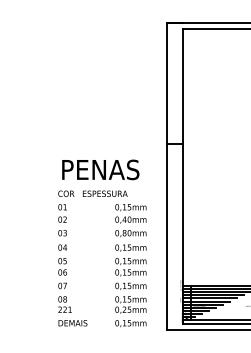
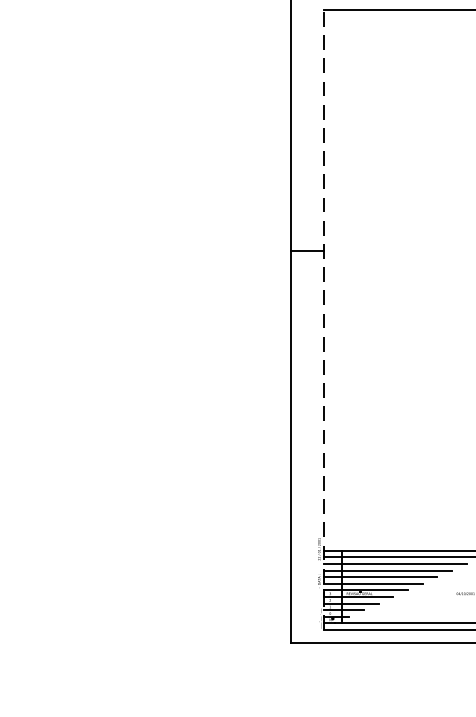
line: (182, 176) -> (323, 319), solid -> dashed
part: (115, 245) -> (181, 465), removed

